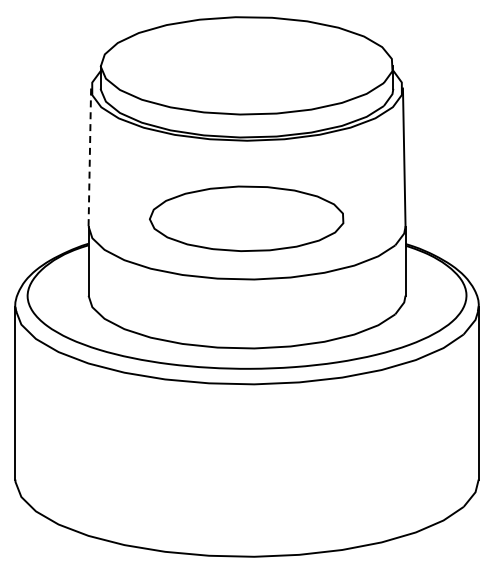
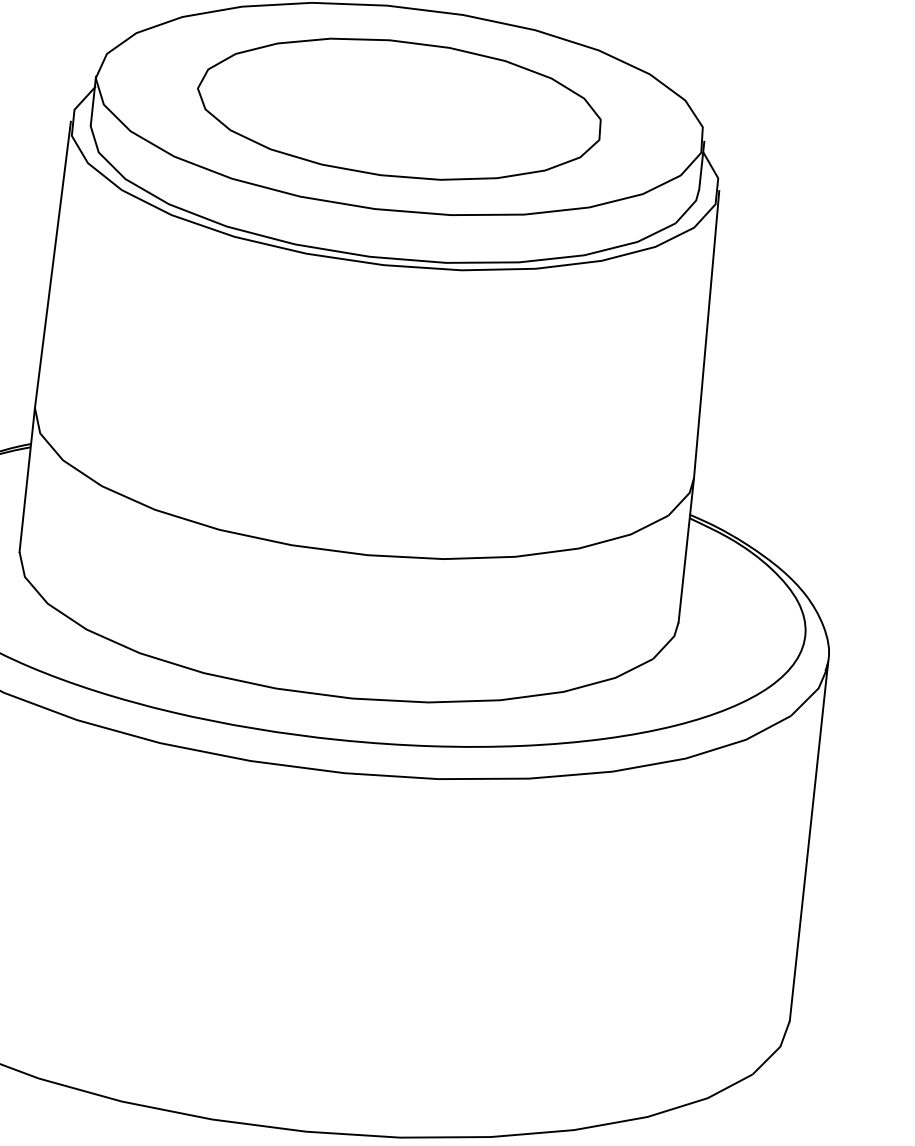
line: (89, 157) -> (52, 264), dashed -> solid
part: (246, 218) -> (399, 108), moved

